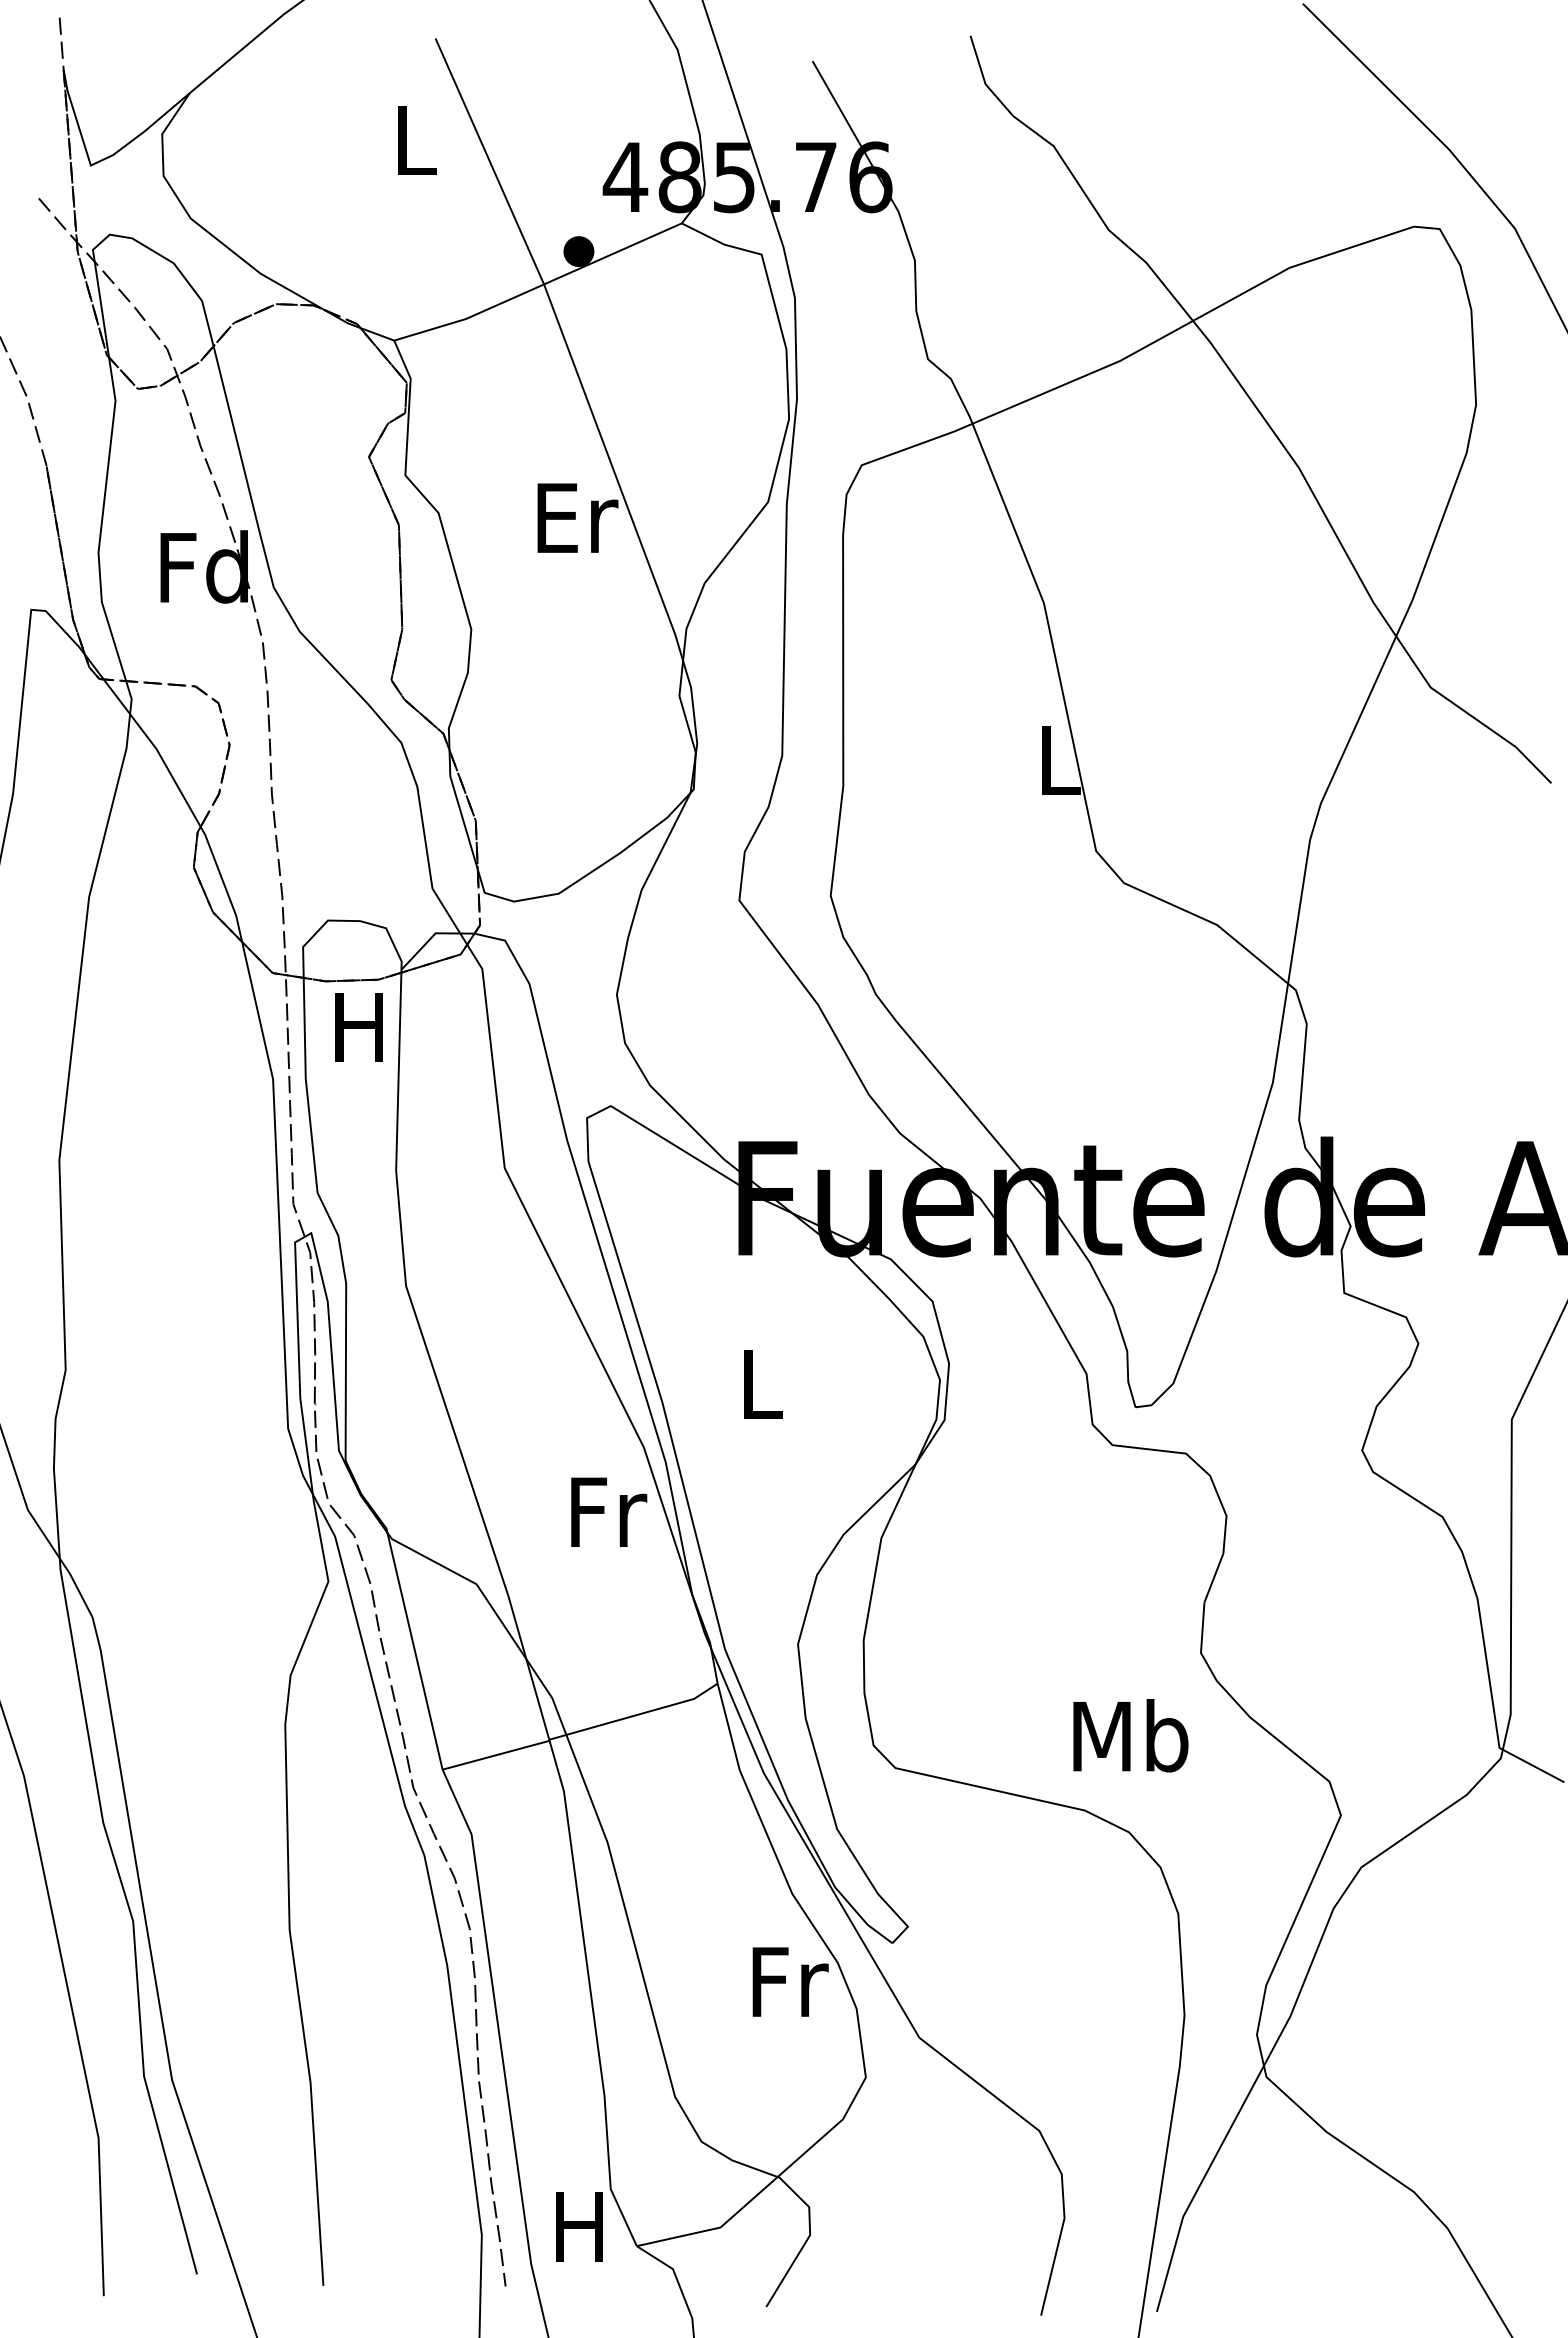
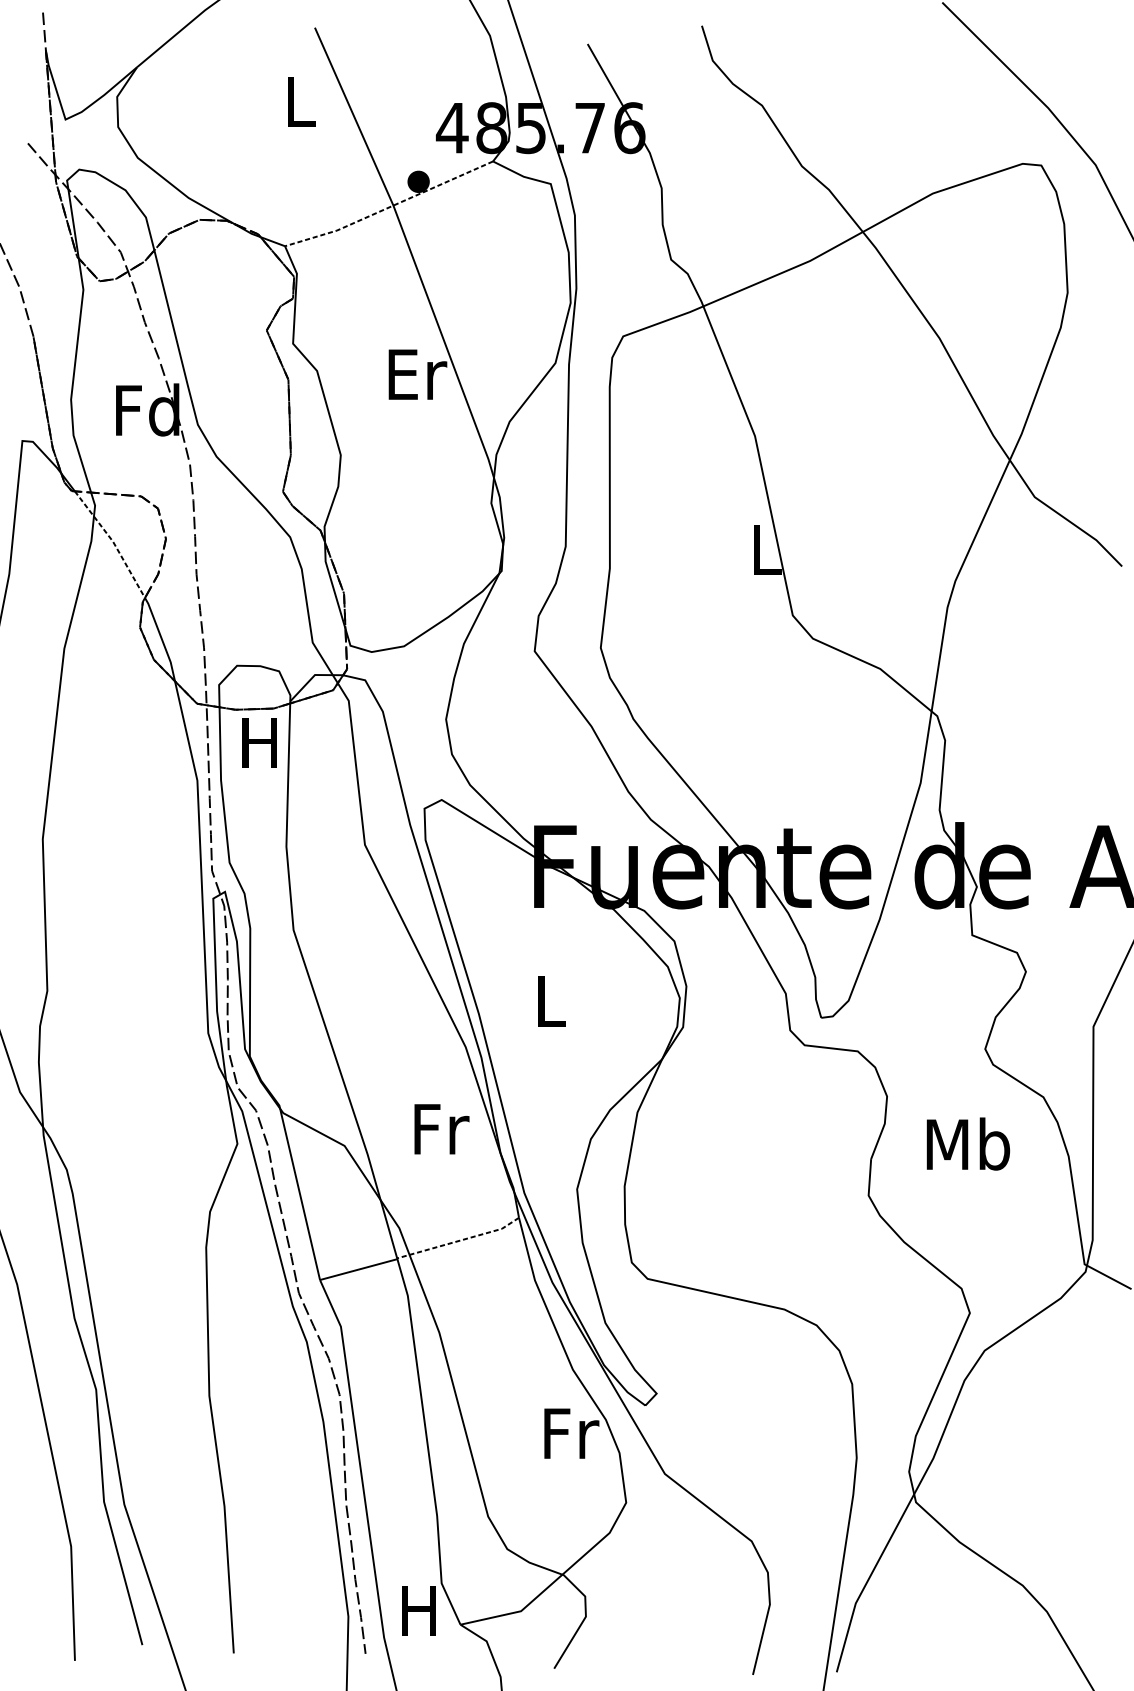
line: (538, 286) -> (389, 207), solid -> dashed
line: (156, 749) -> (113, 542), solid -> dashed
text: (609, 1511) -> (442, 1128), moved
line: (635, 1715) -> (459, 1240), solid -> dashed
text: (1130, 1735) -> (968, 1143), moved

